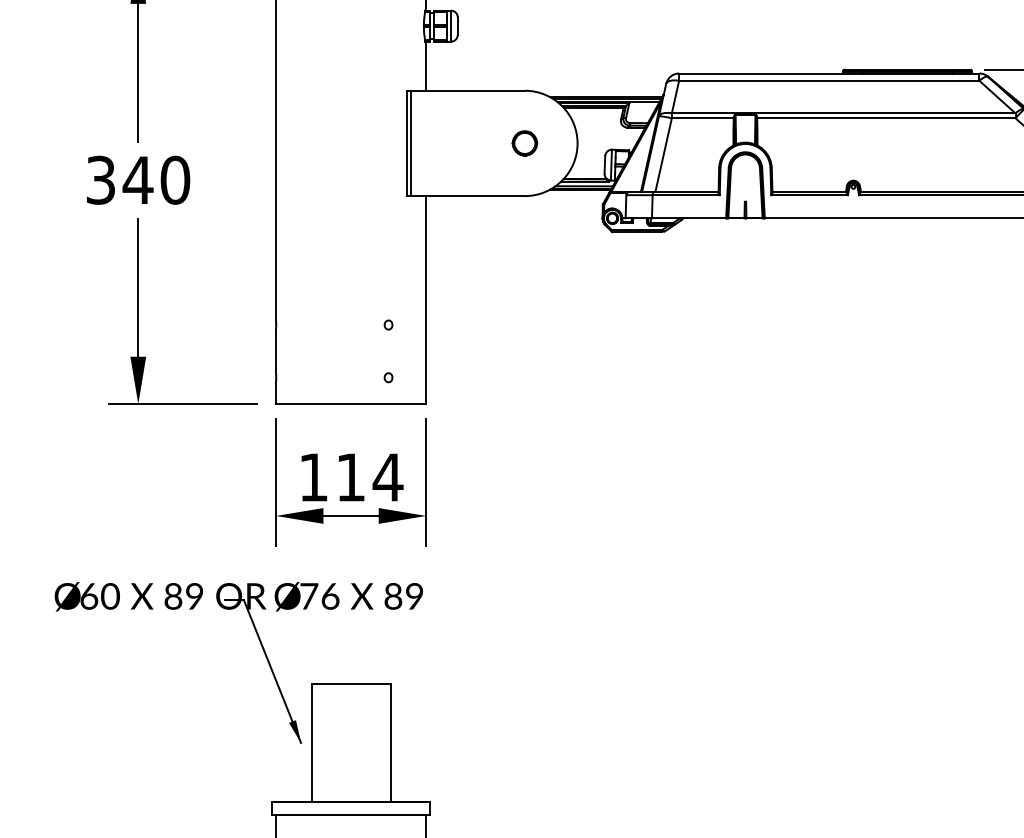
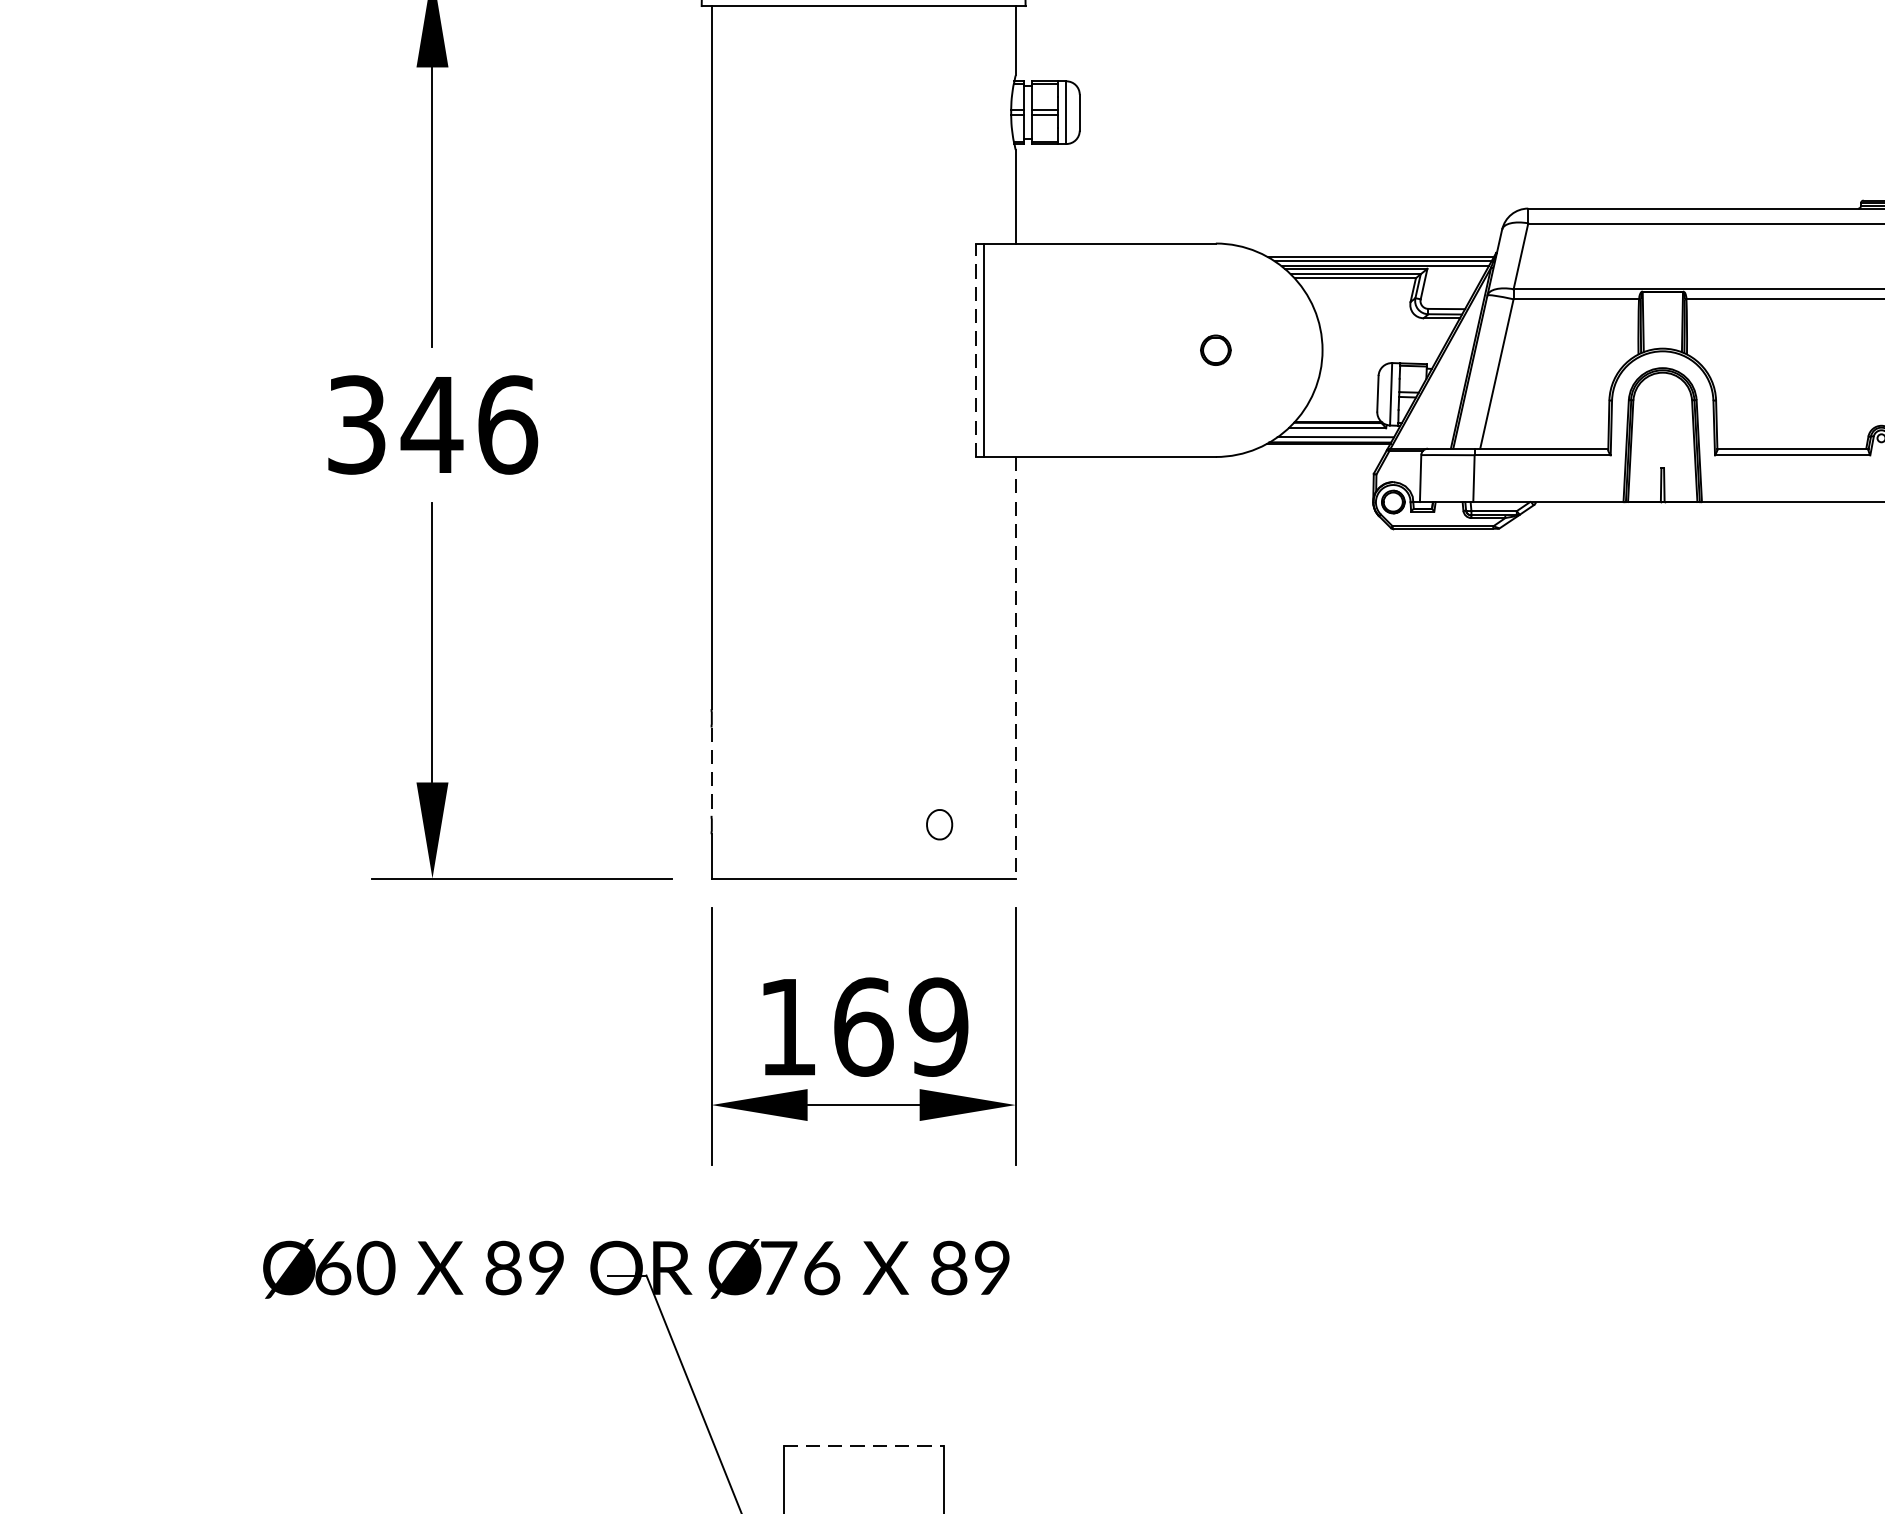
line: (406, 143) -> (975, 350), solid -> dashed
part: (524, 143) -> (1215, 350), size x0.6
text: (175, 179) -> (507, 423), 340 -> 346
line: (426, 300) -> (1016, 668), solid -> dashed
part: (388, 324) -> (939, 717), removed
line: (276, 351) -> (712, 771), solid -> dashed
part: (388, 377) -> (939, 824), size x1.6
text: (369, 477) -> (900, 1027), 114 -> 169
line: (351, 684) -> (864, 1446), solid -> dashed

